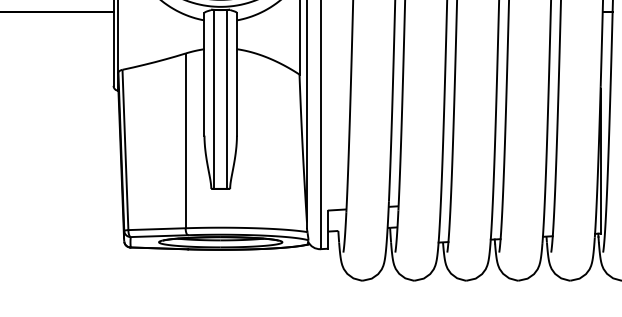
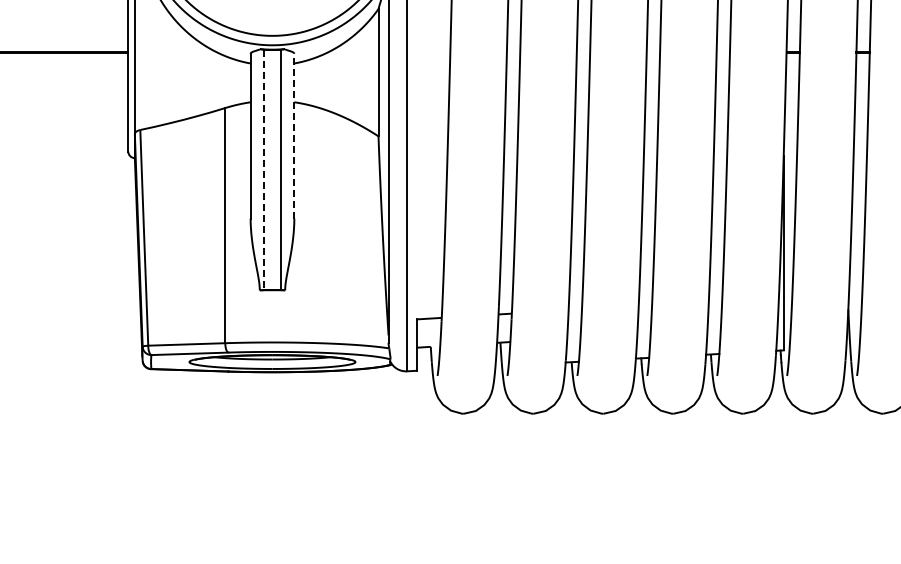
line: (237, 73) -> (294, 135), solid -> dashed
line: (214, 99) -> (263, 170), solid -> dashed

